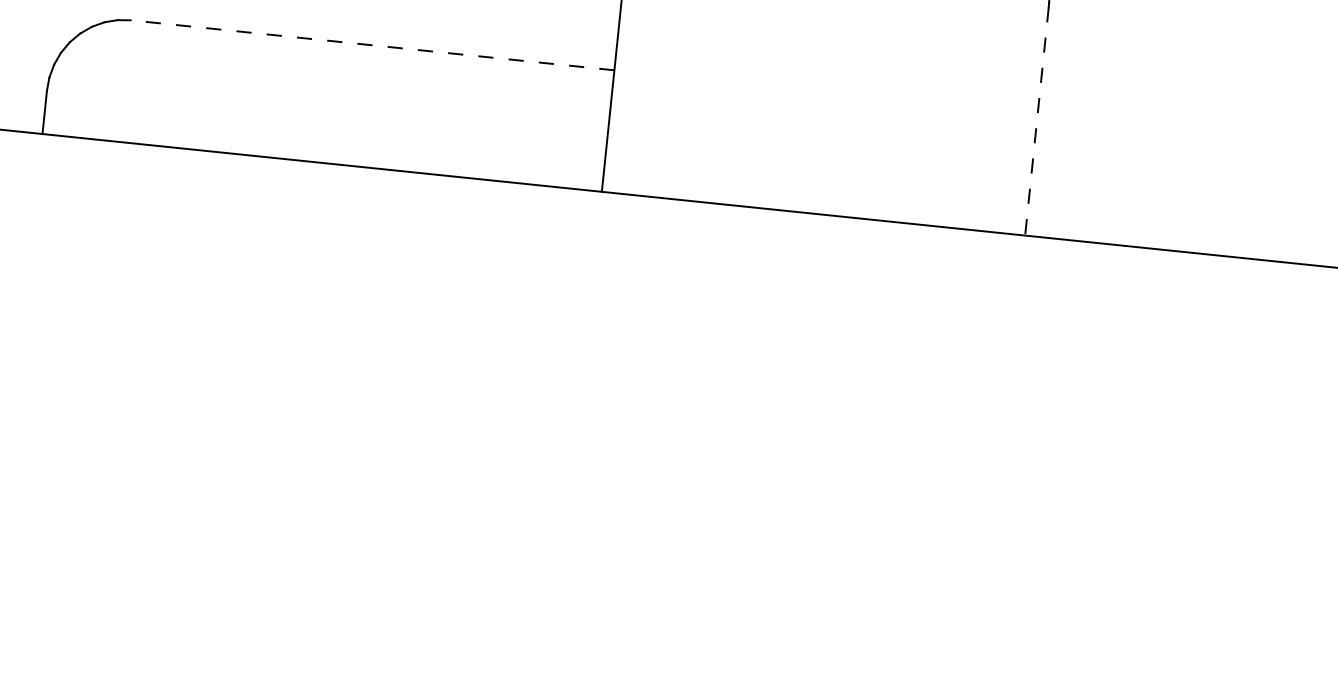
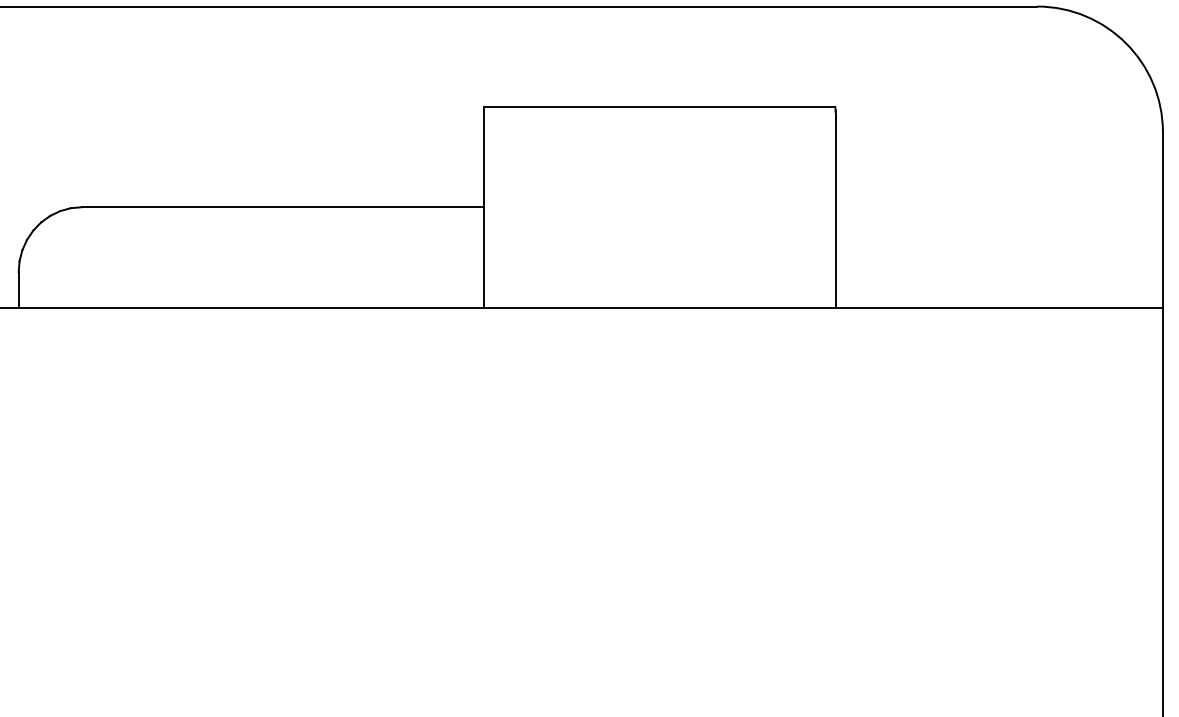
line: (372, 45) -> (282, 207), dashed -> solid
line: (1037, 121) -> (836, 213), dashed -> solid

